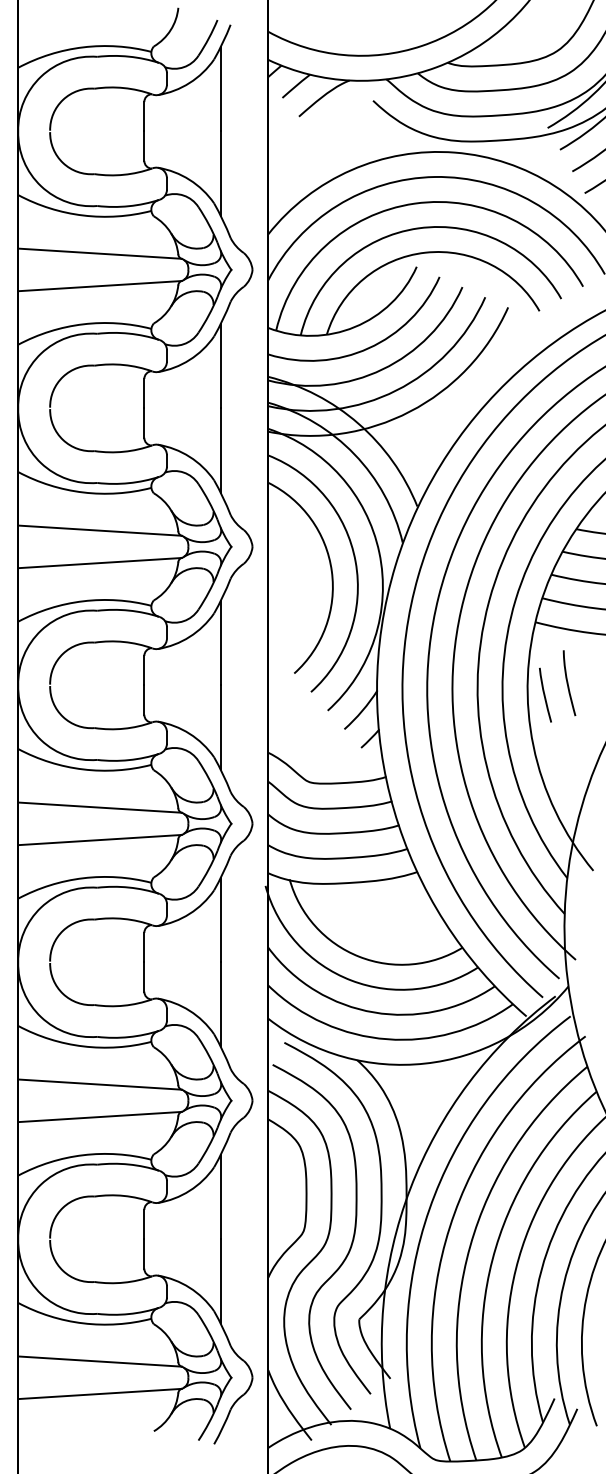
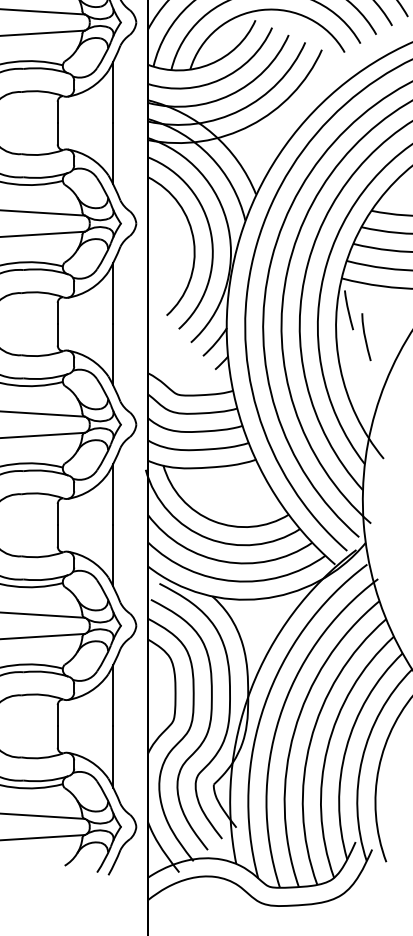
curve: (568, 683) -> (365, 337), moved
curve: (545, 694) -> (349, 309), moved

